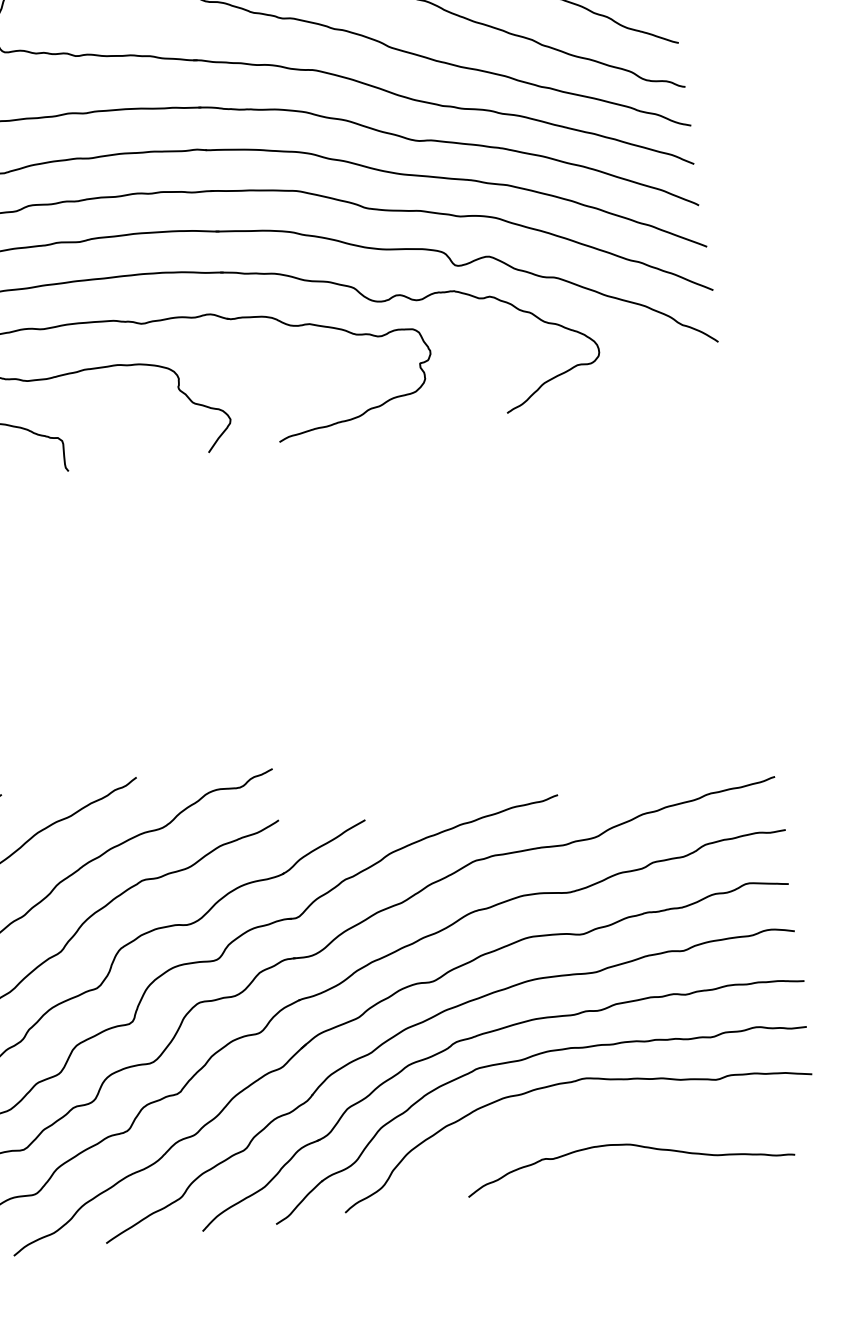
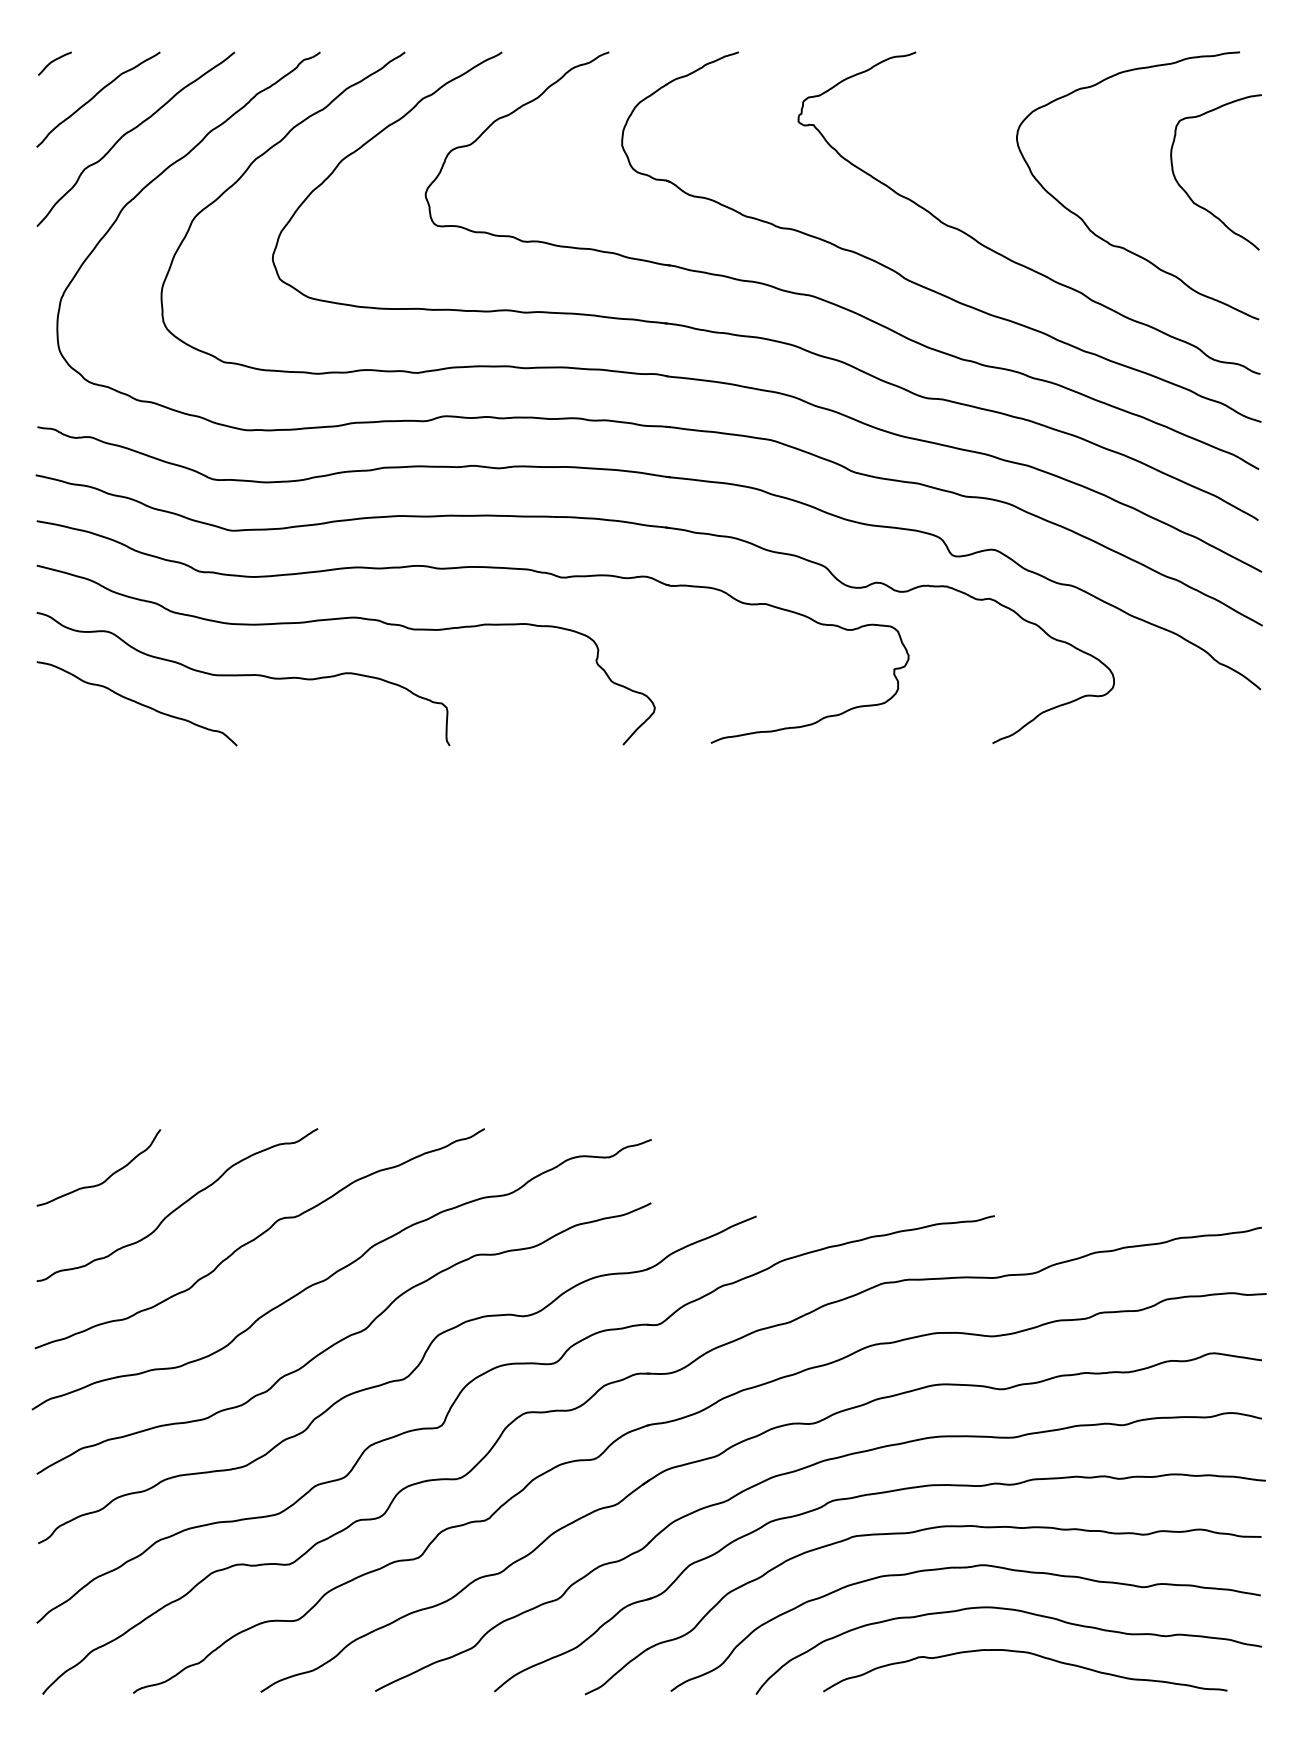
curve: (616, 1112) -> (1016, 1611), added

